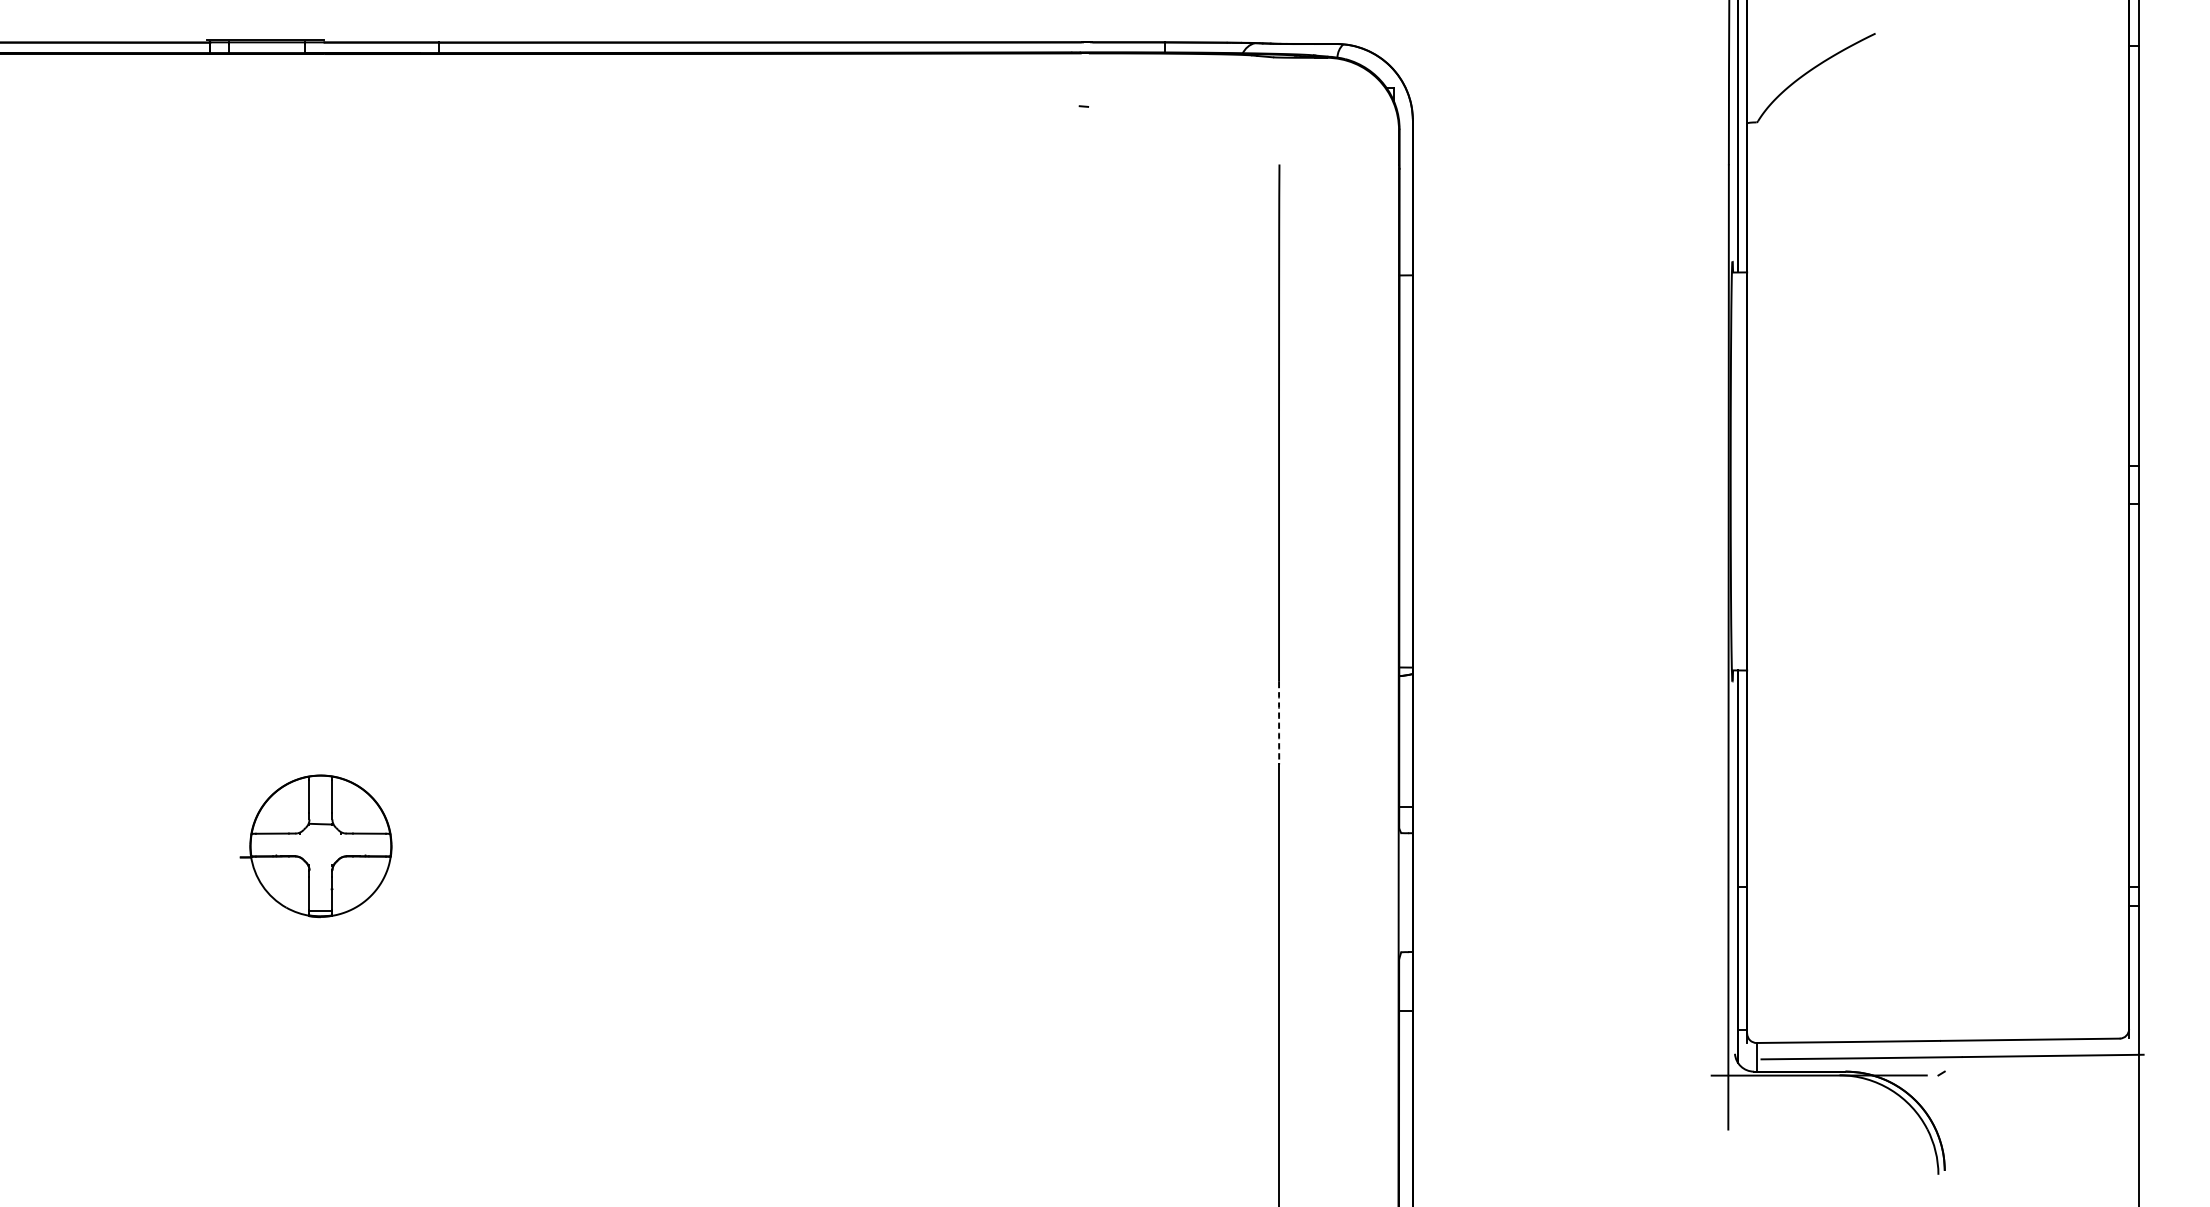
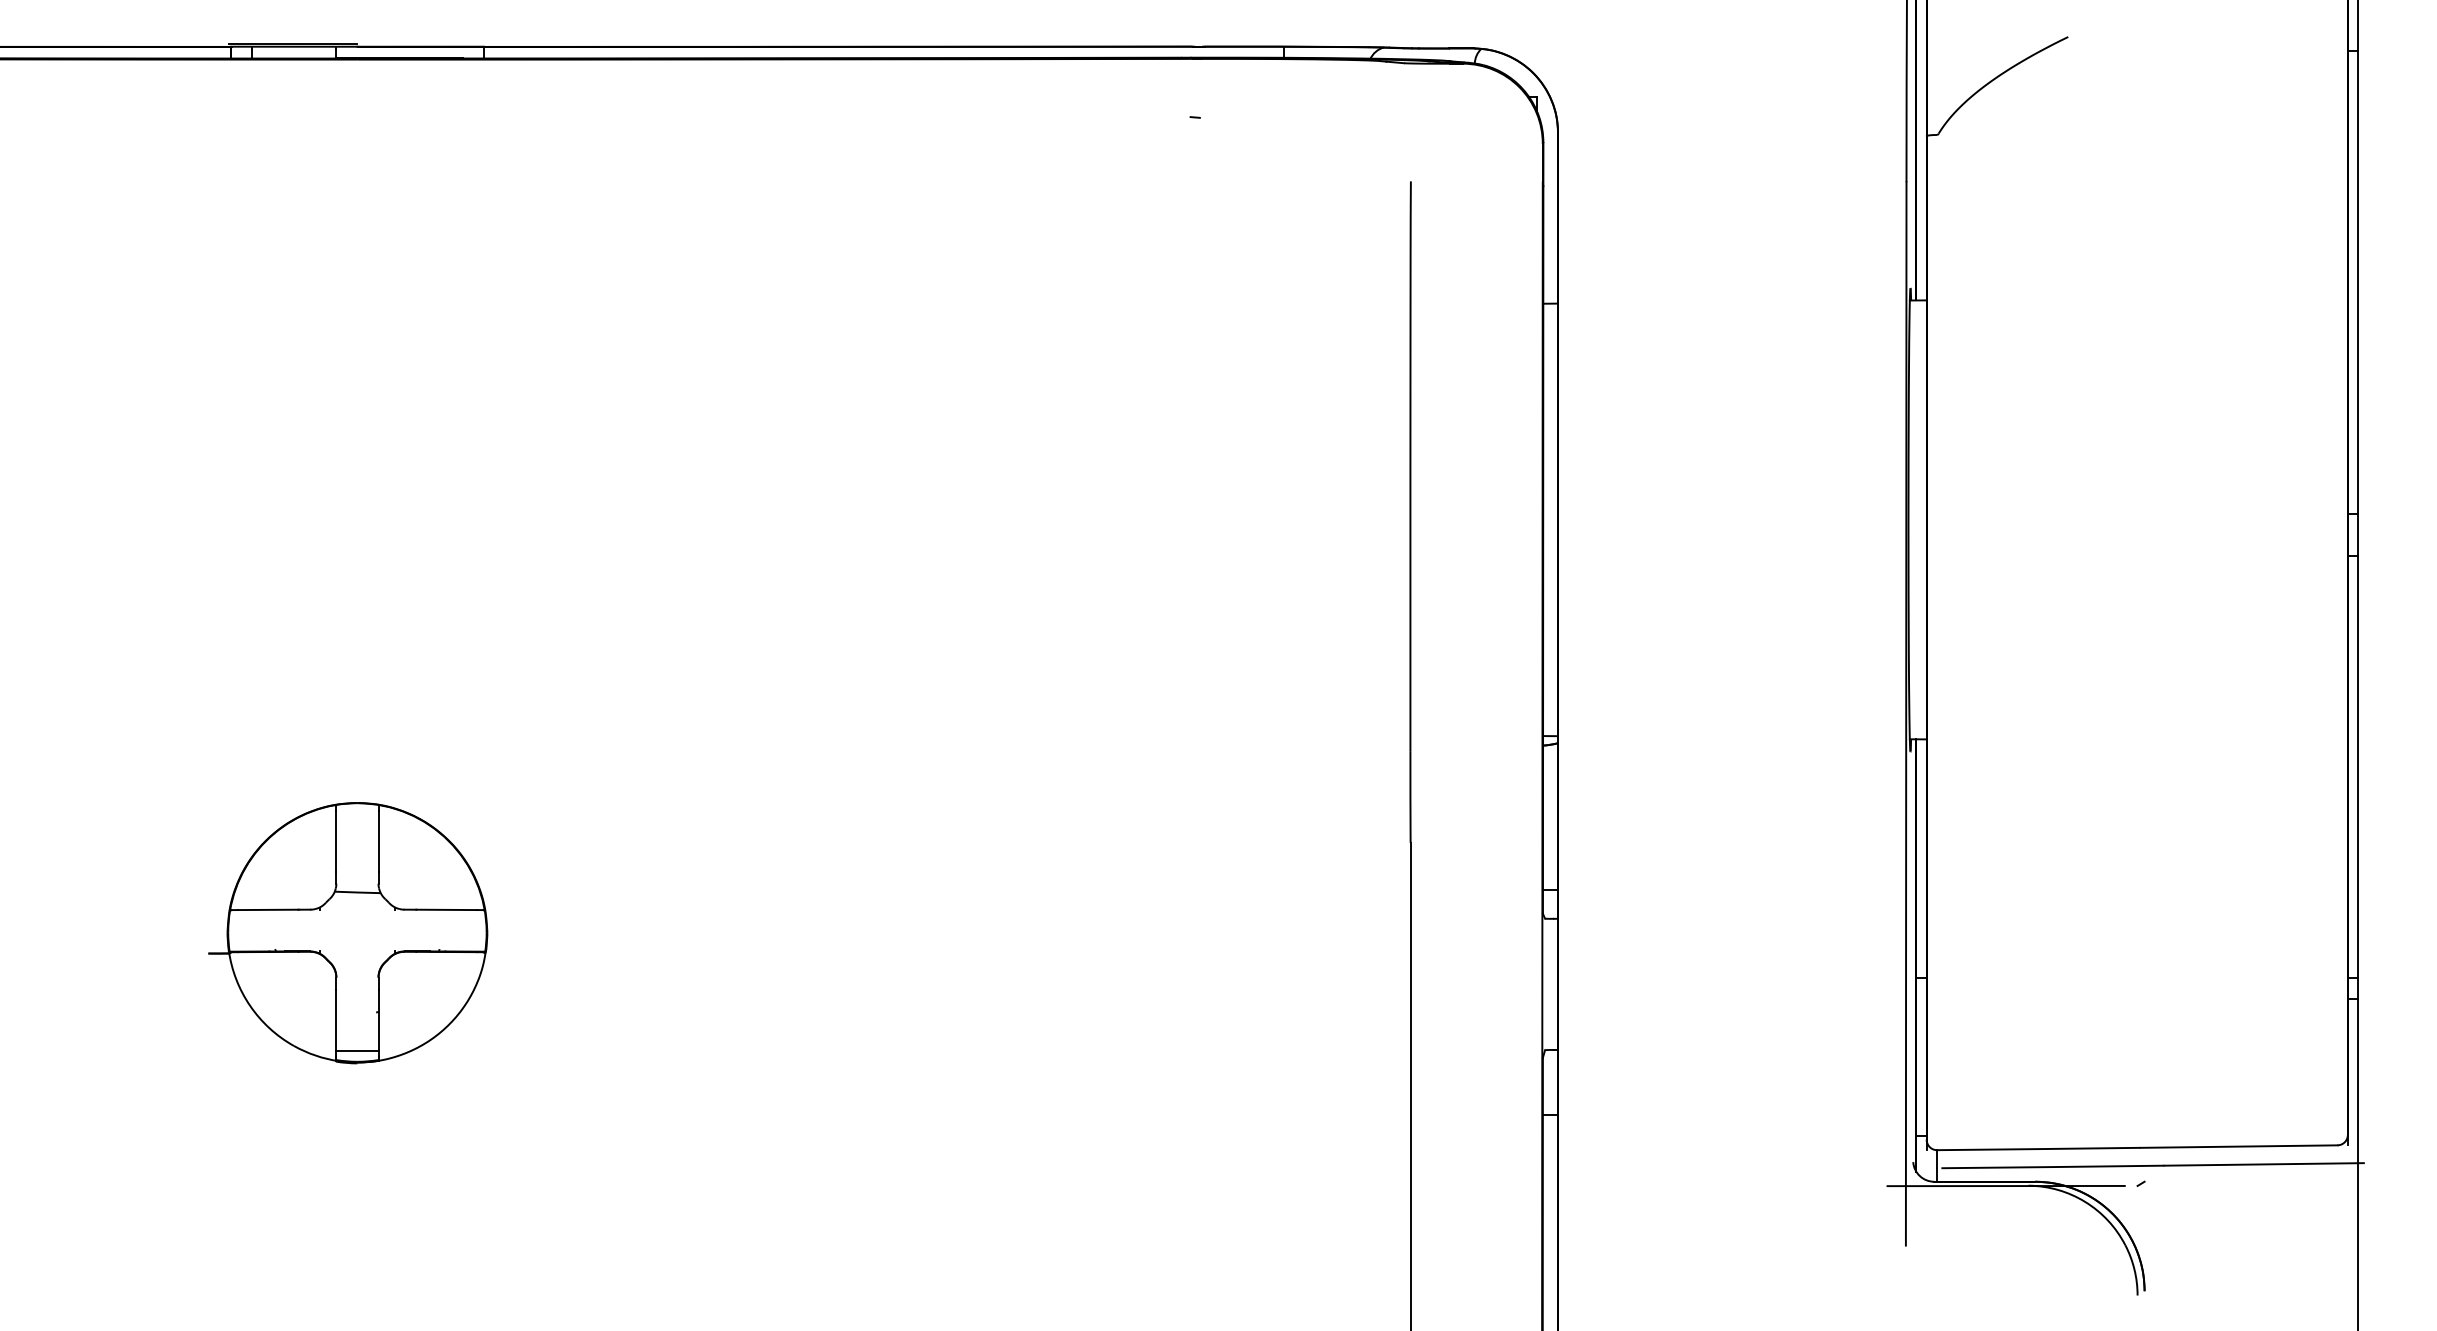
arc: (1279, 723) -> (1410, 797), dashed -> solid
part: (316, 846) -> (348, 933), size x1.67

